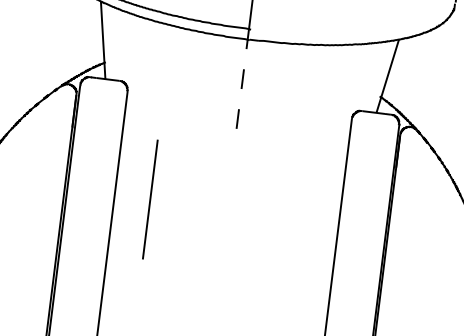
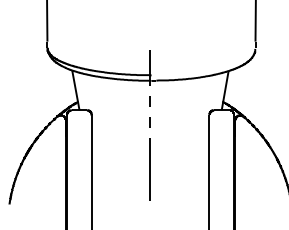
line: (148, 198) -> (149, 169), moved

